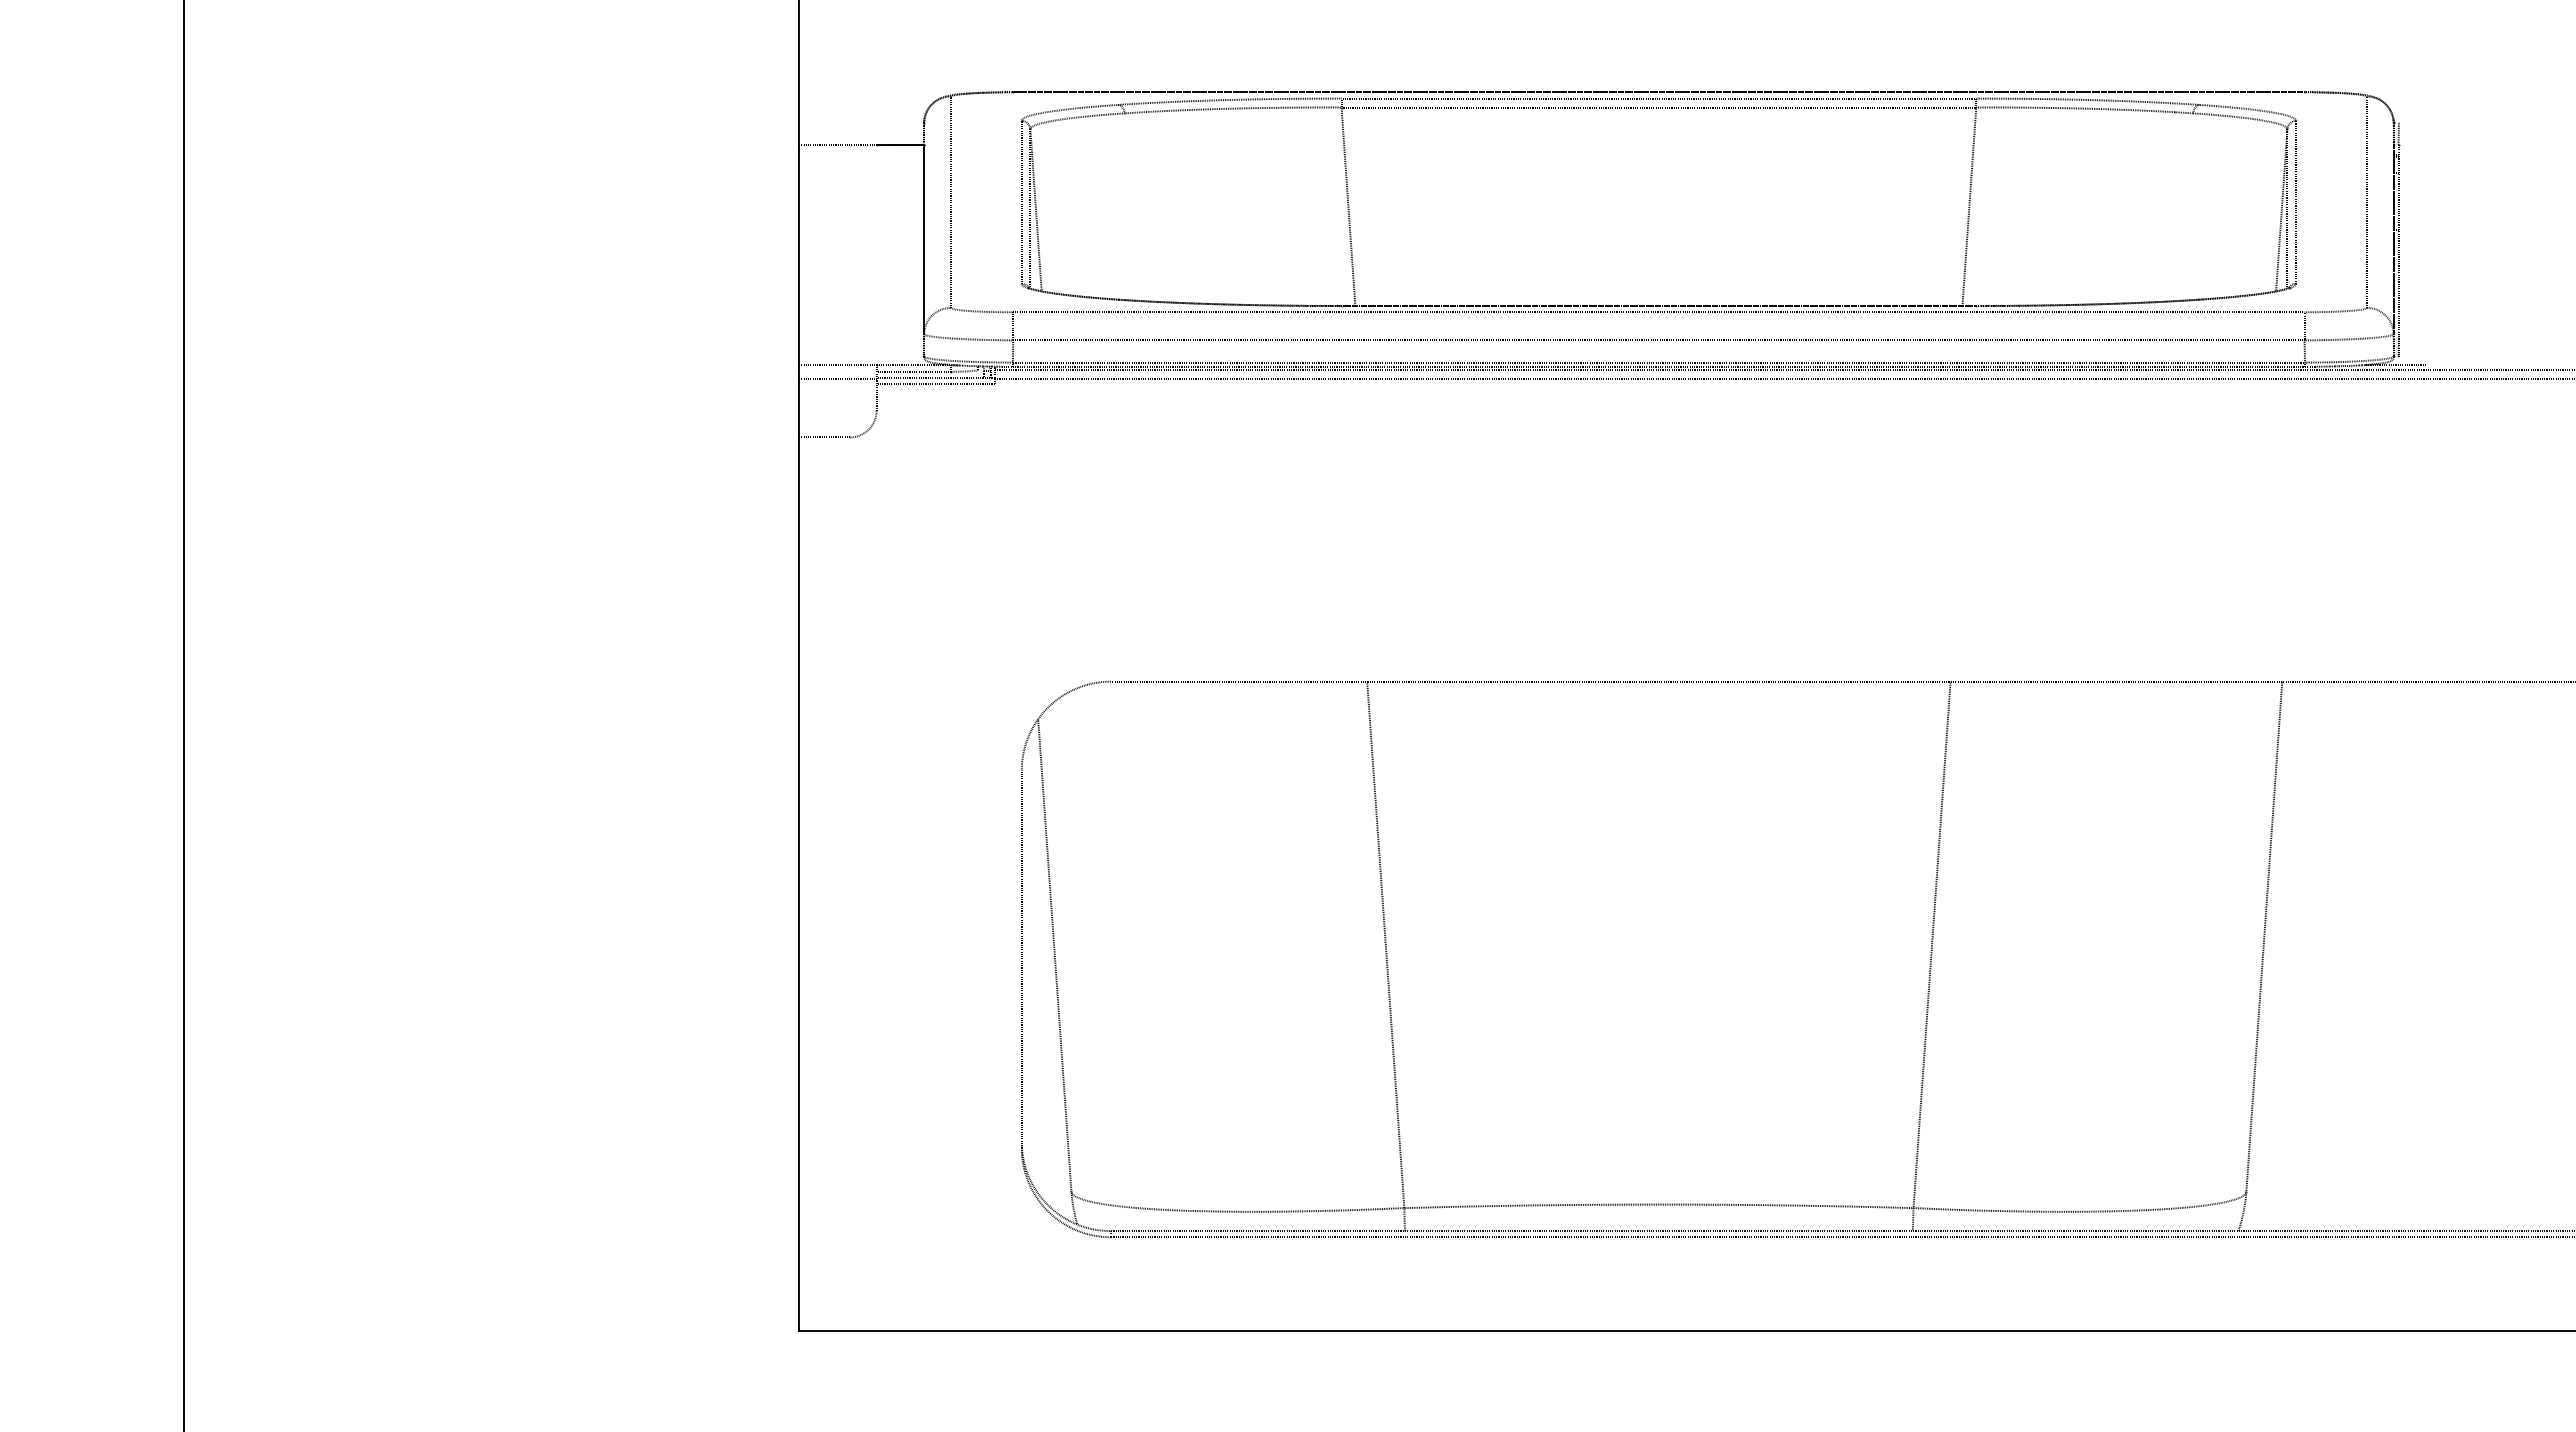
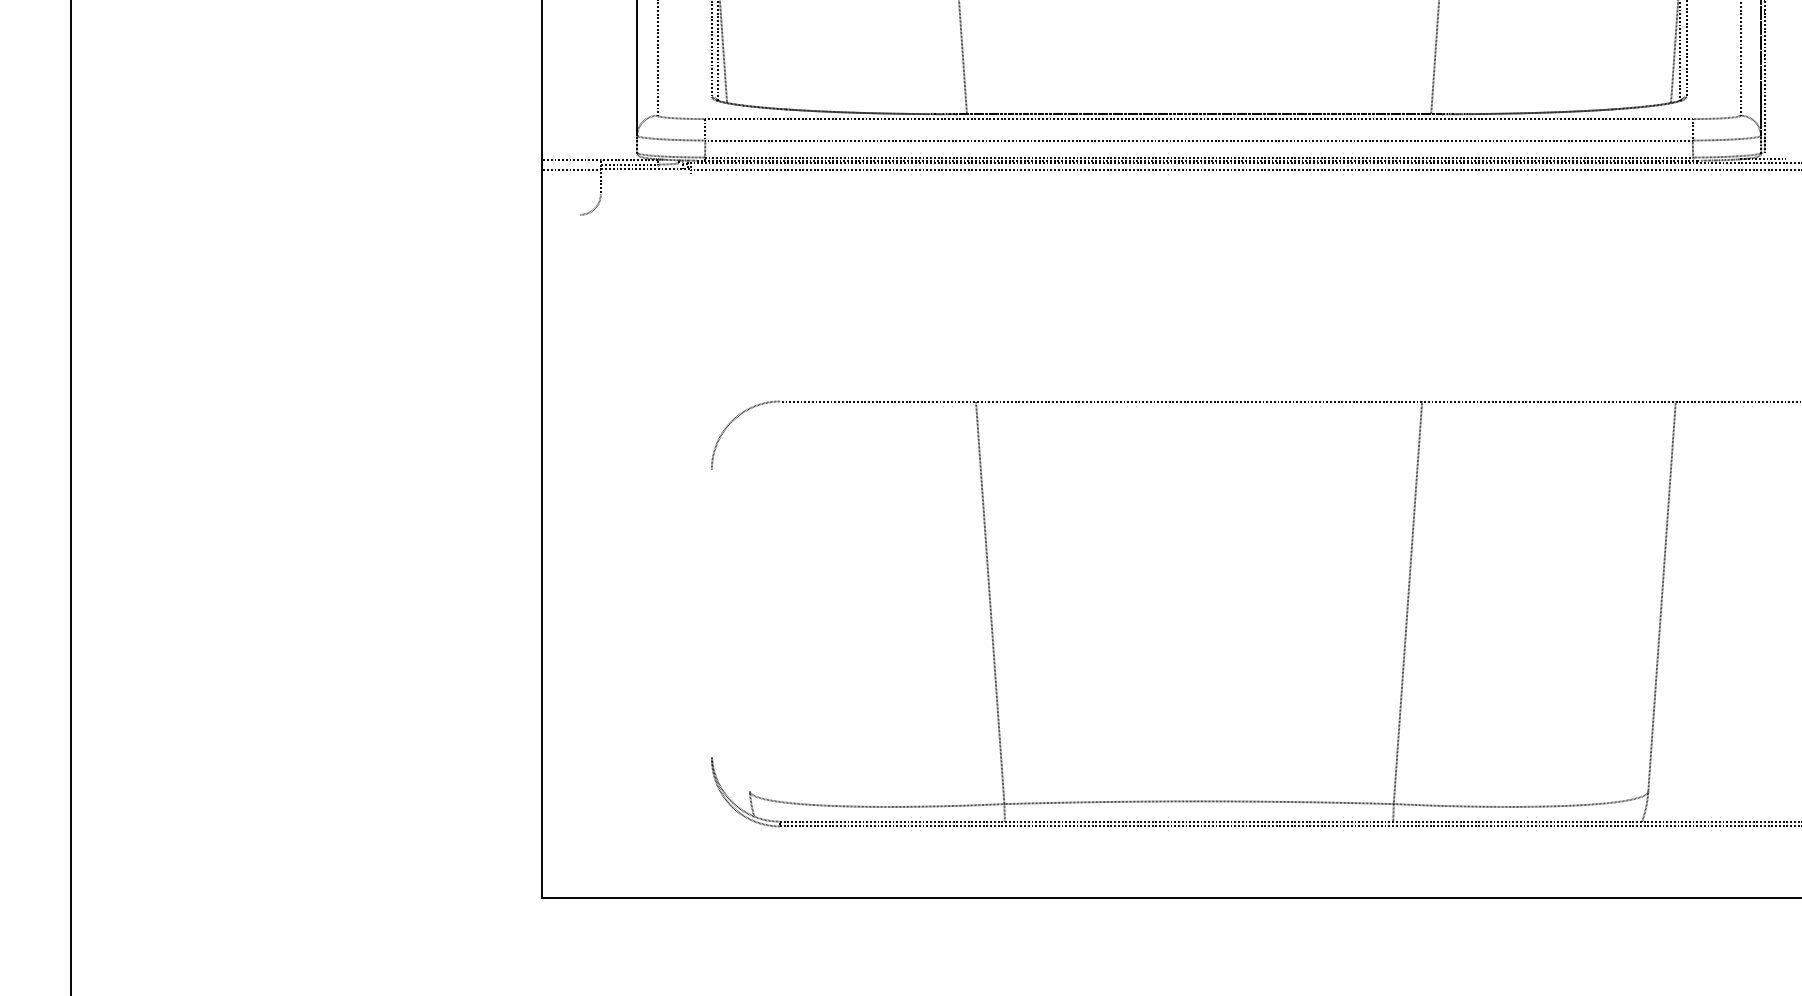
line: (935, 383) -> (645, 173), removed
line: (824, 437) -> (561, 214), removed
line: (1054, 955) -> (736, 610), removed
line: (1021, 959) -> (711, 613), removed

